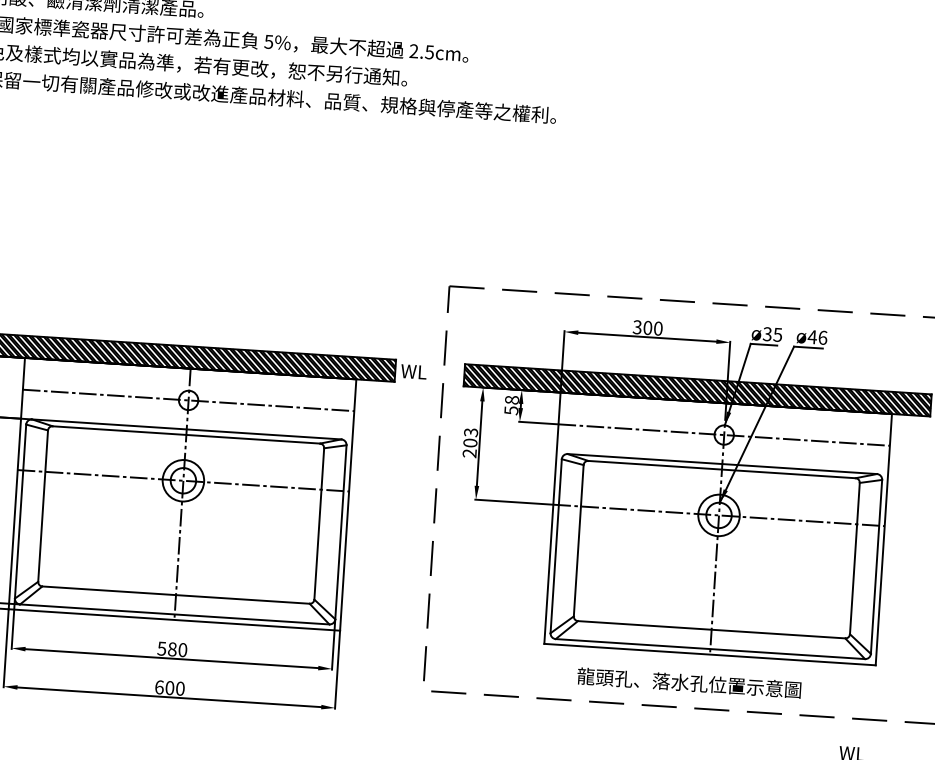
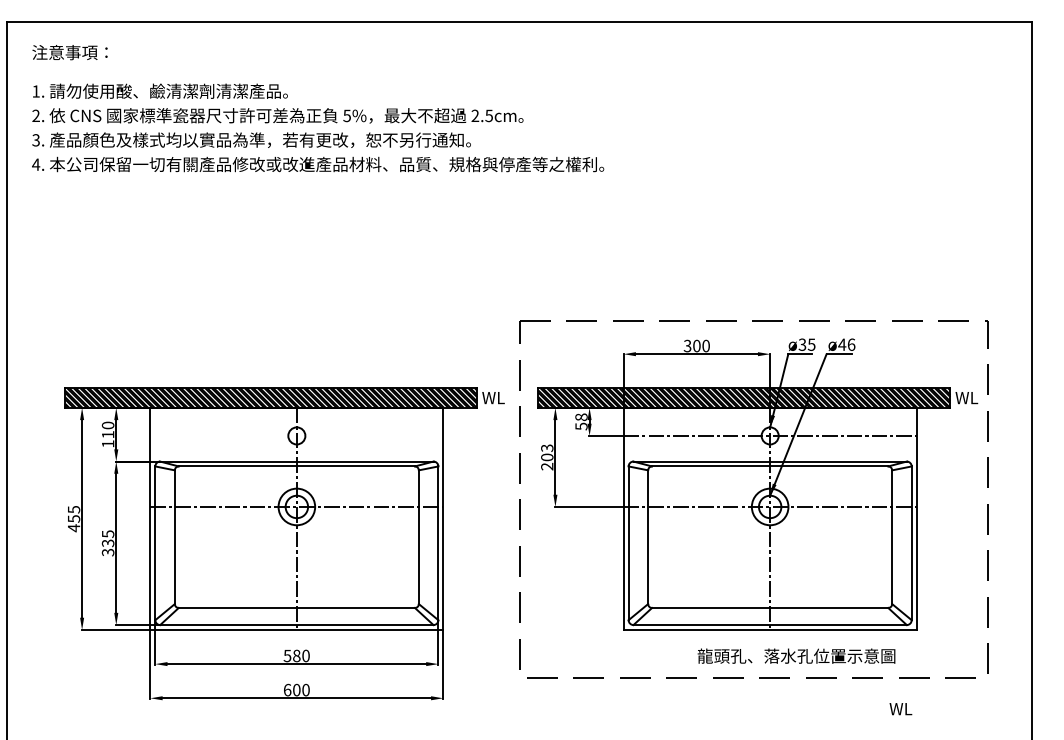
line: (188, 399) -> (296, 435), removed
text: (689, 682) -> (796, 655), moved

